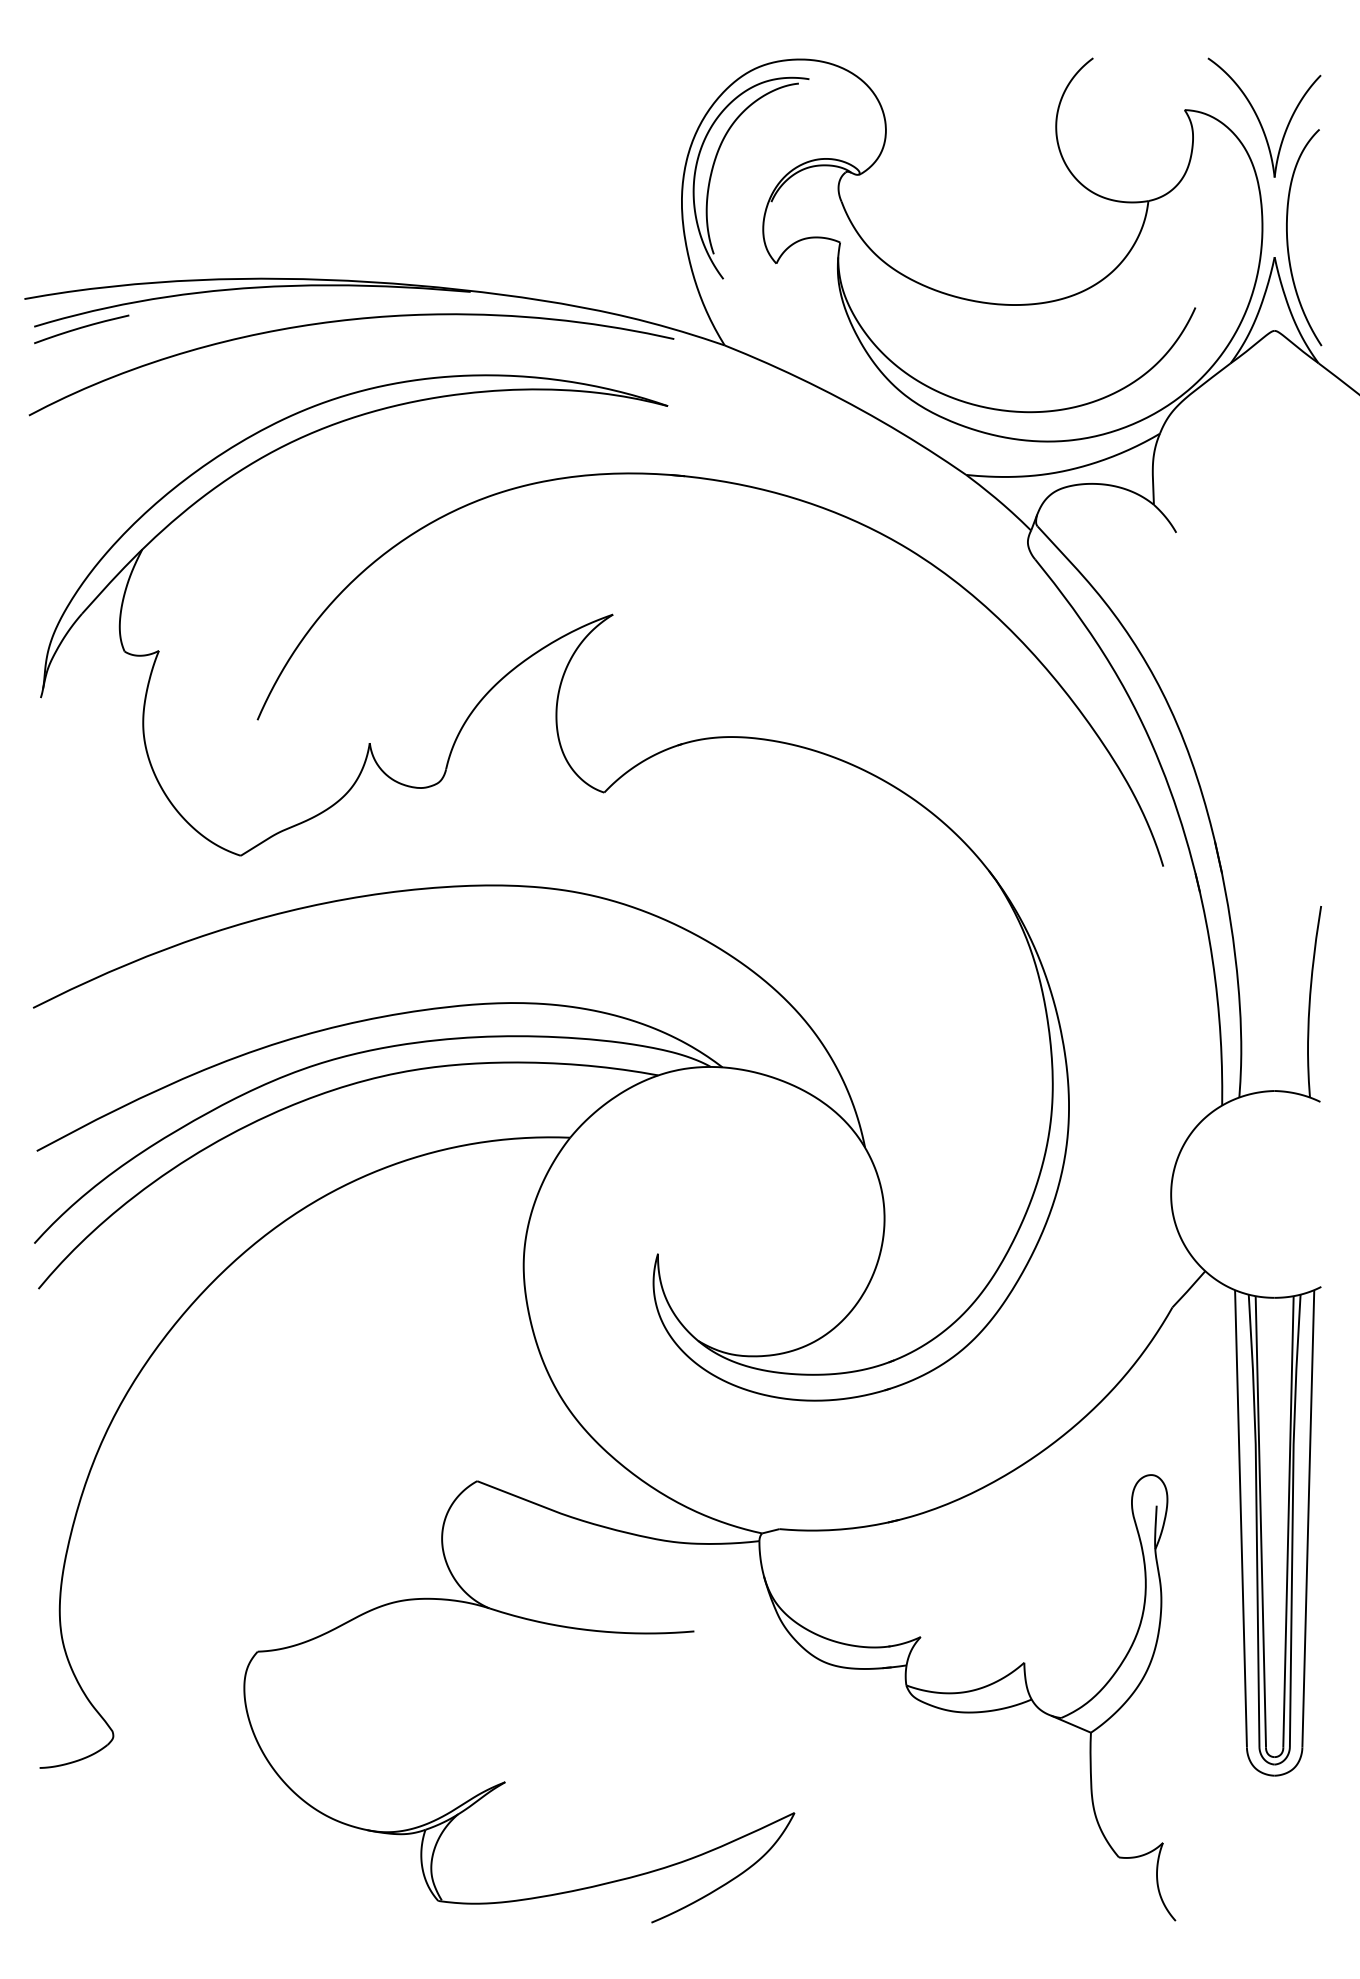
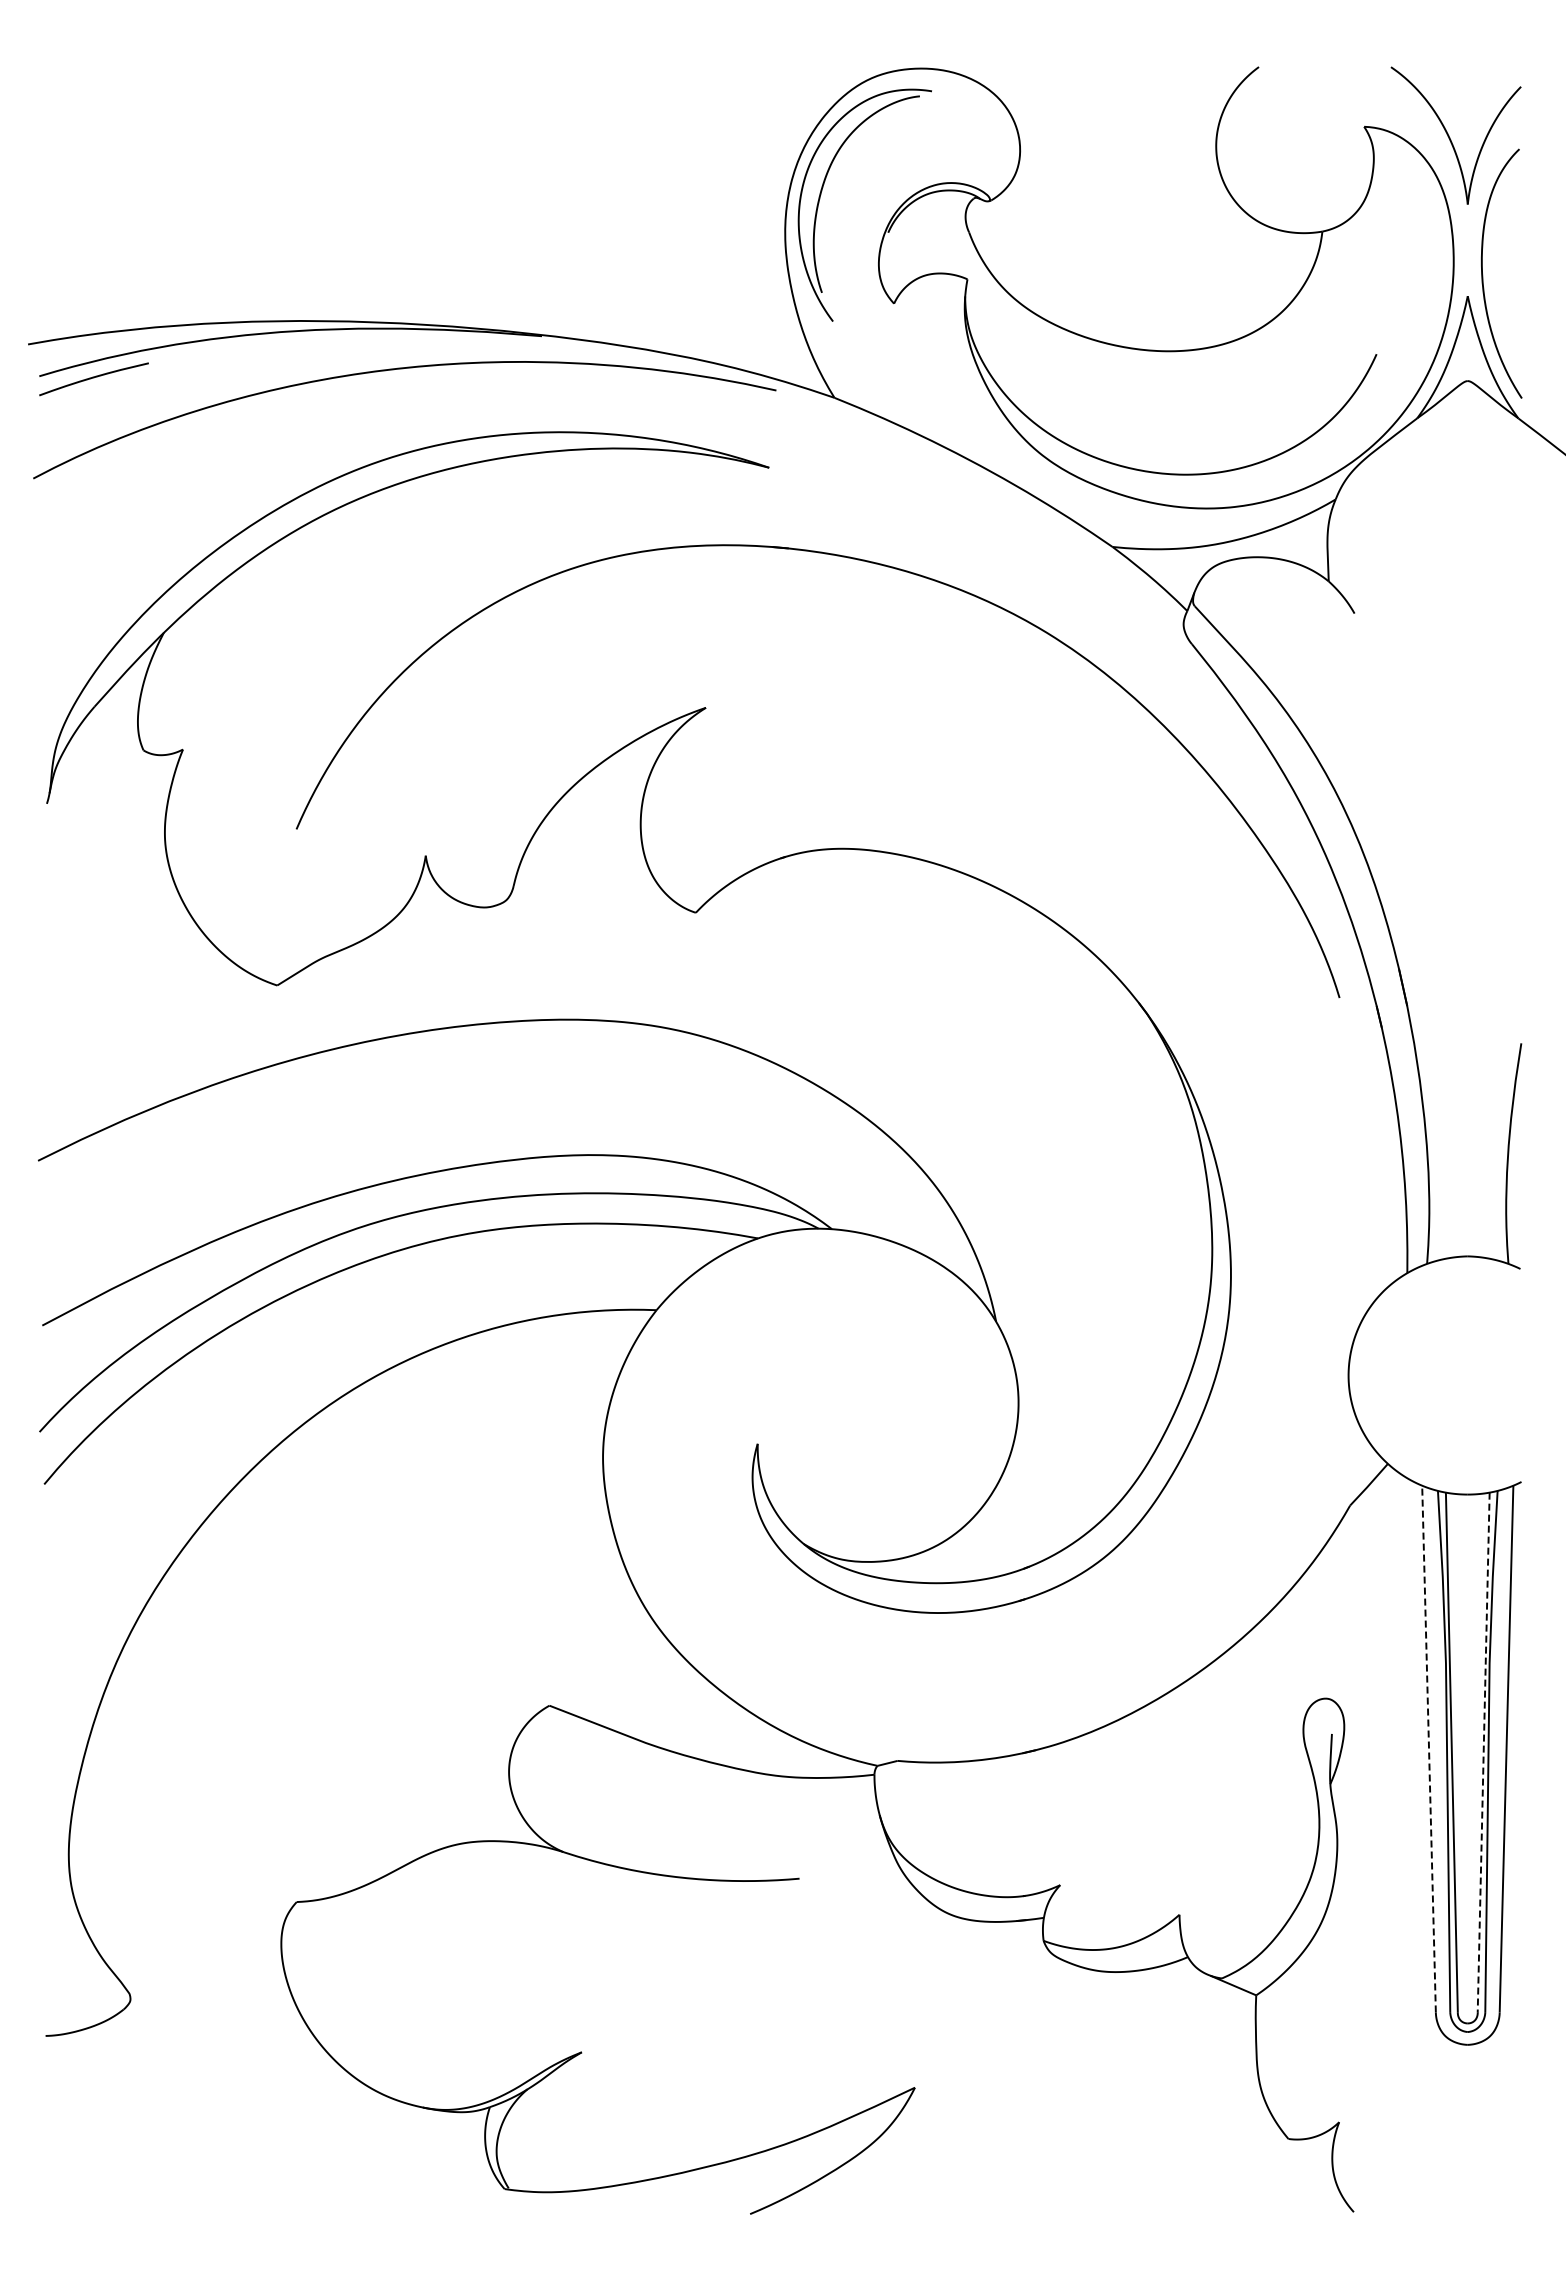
line: (1241, 1518) -> (1429, 1748), solid -> dashed
line: (1288, 1521) -> (1483, 1752), solid -> dashed

